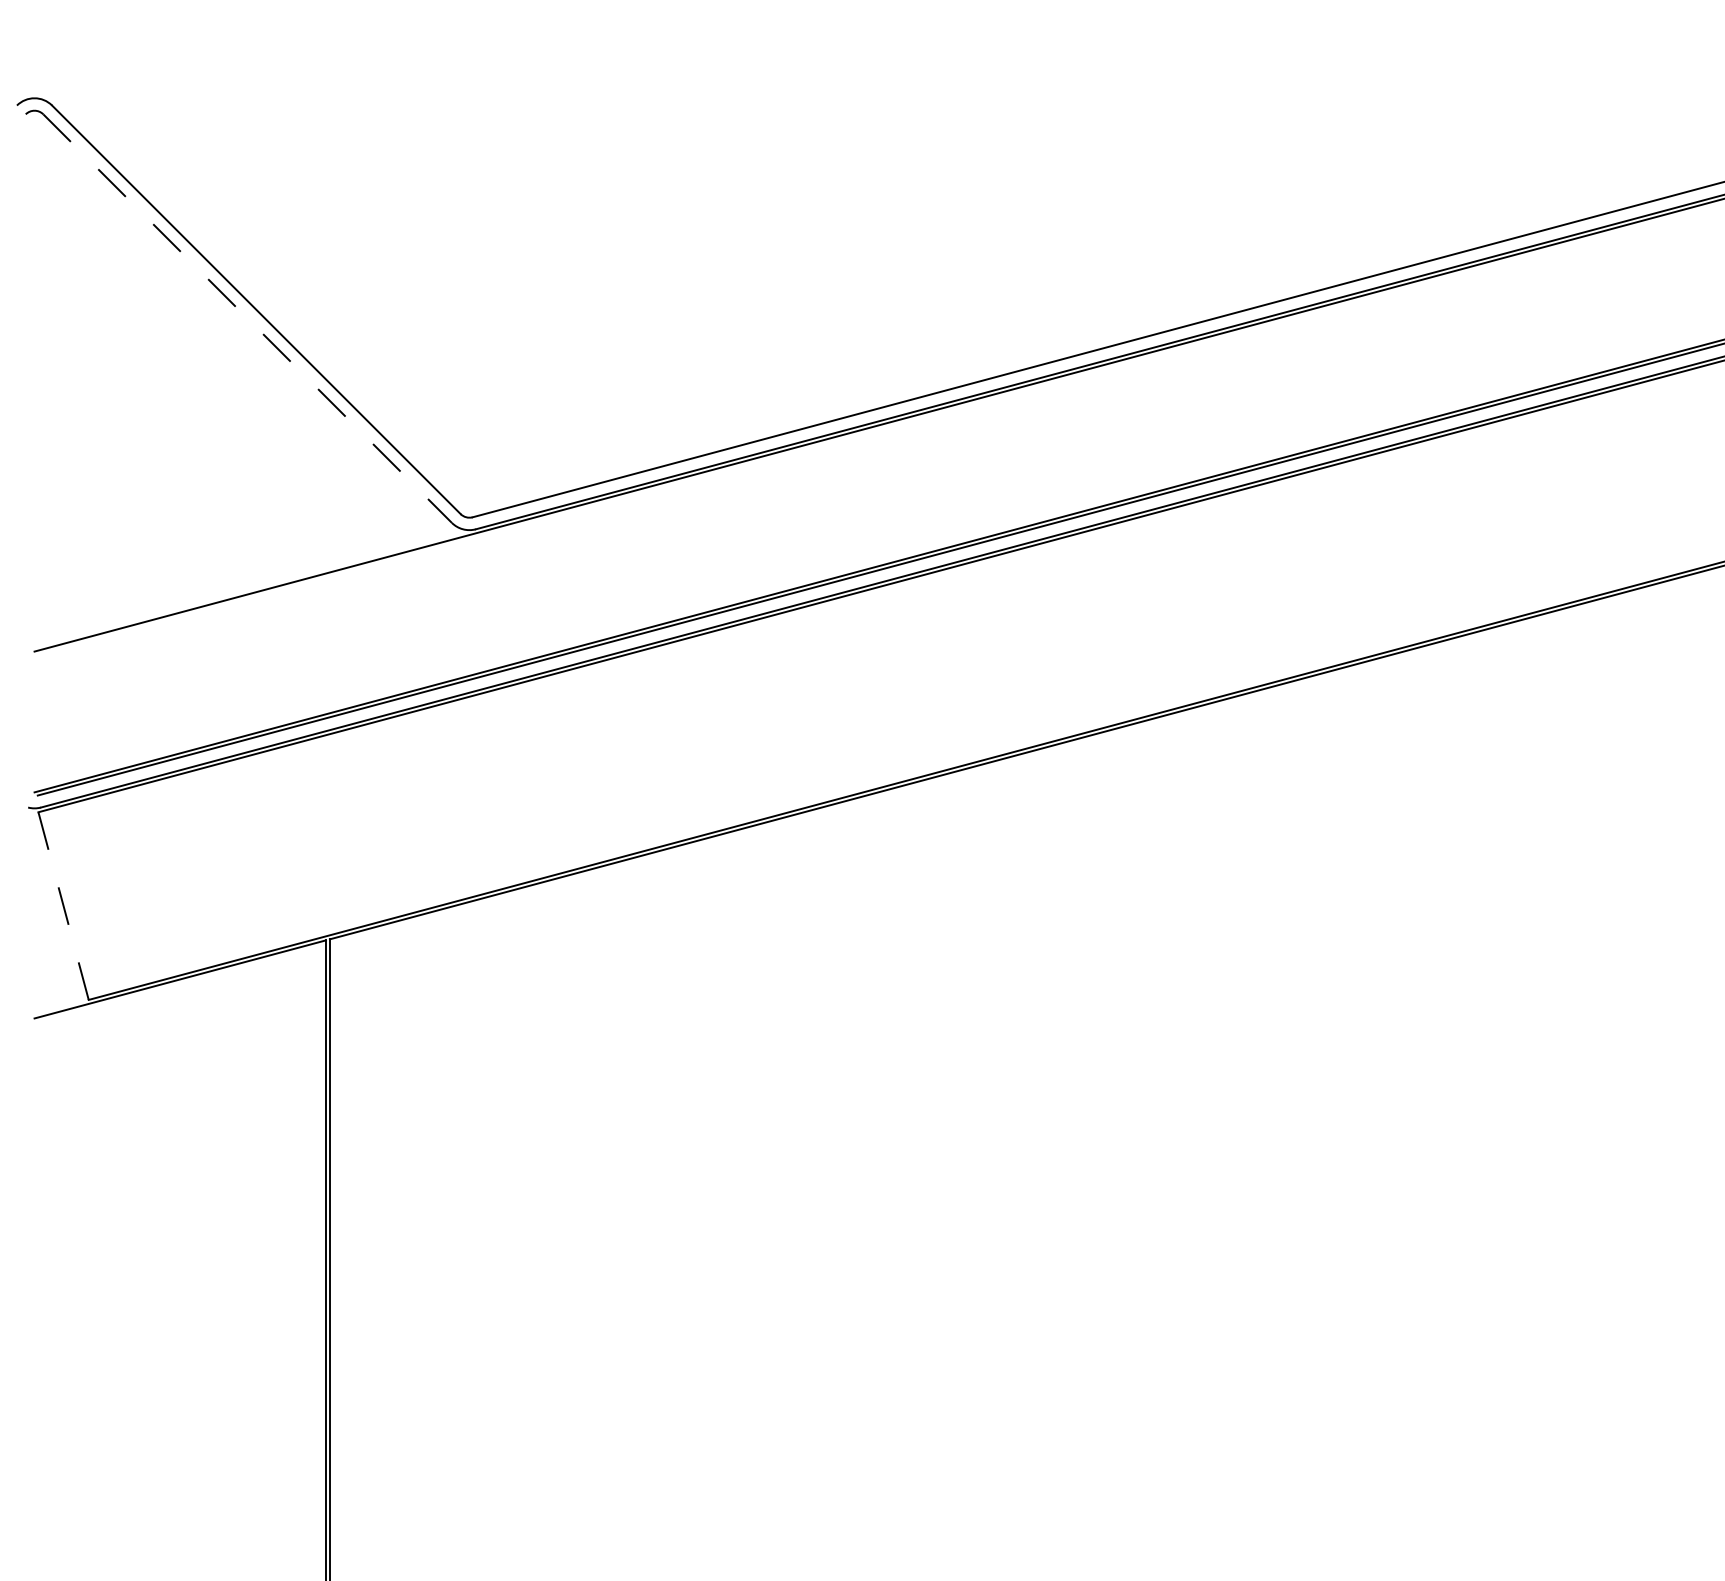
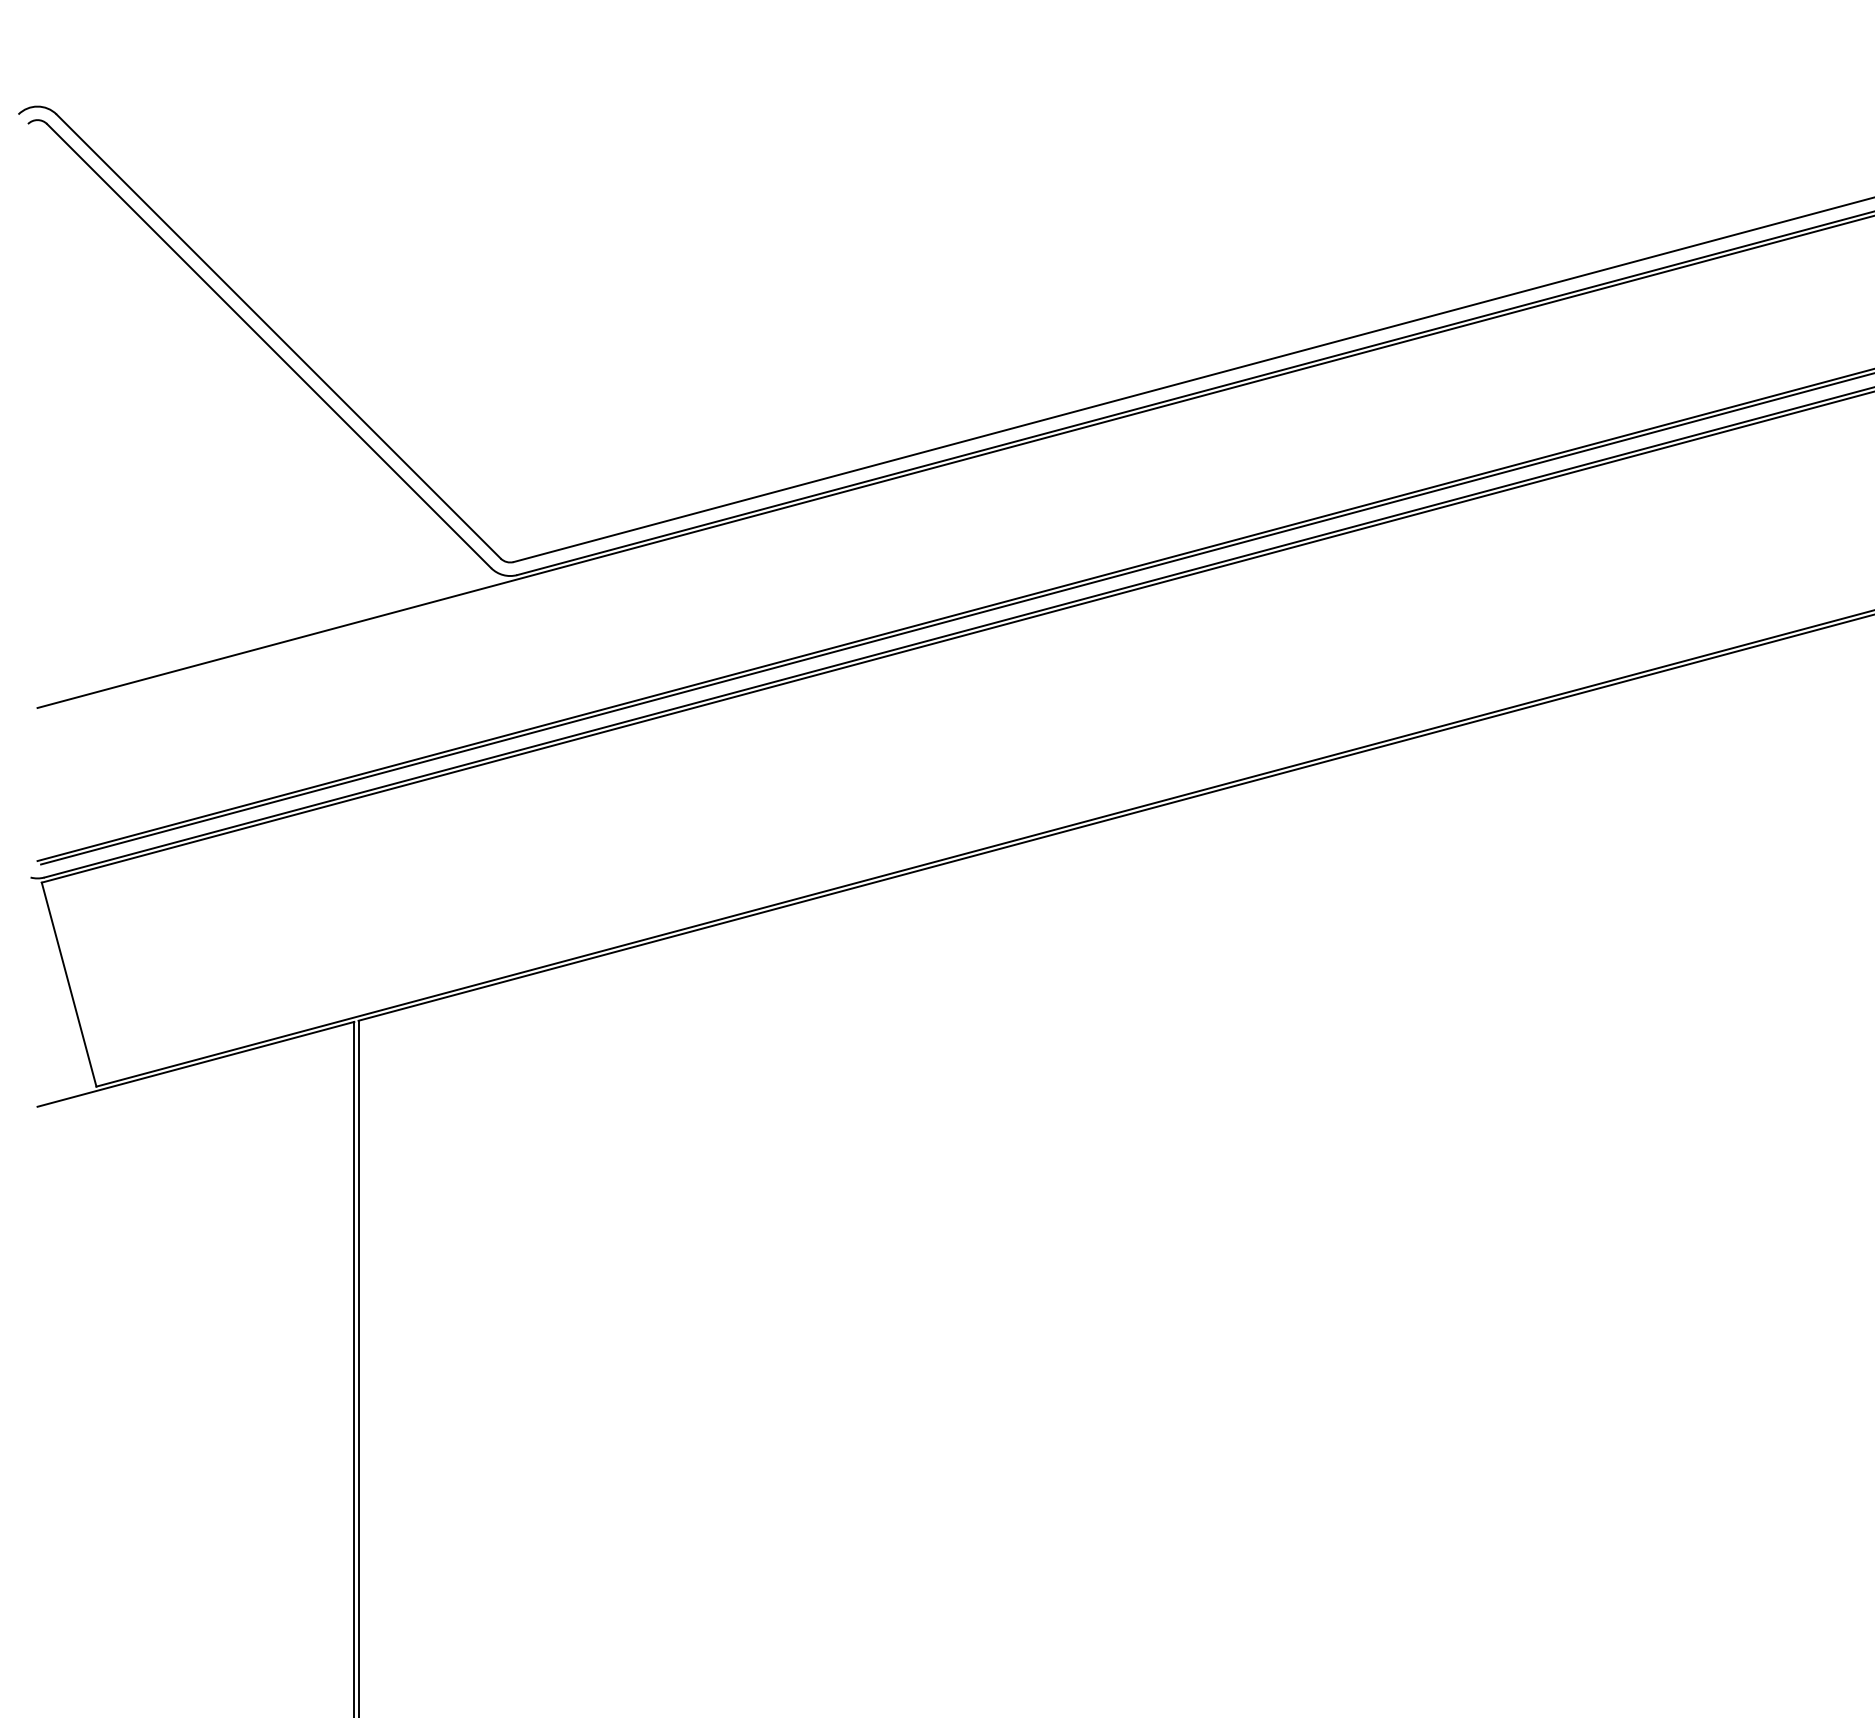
line: (247, 318) -> (269, 346), dashed -> solid
line: (63, 905) -> (69, 984), dashed -> solid

